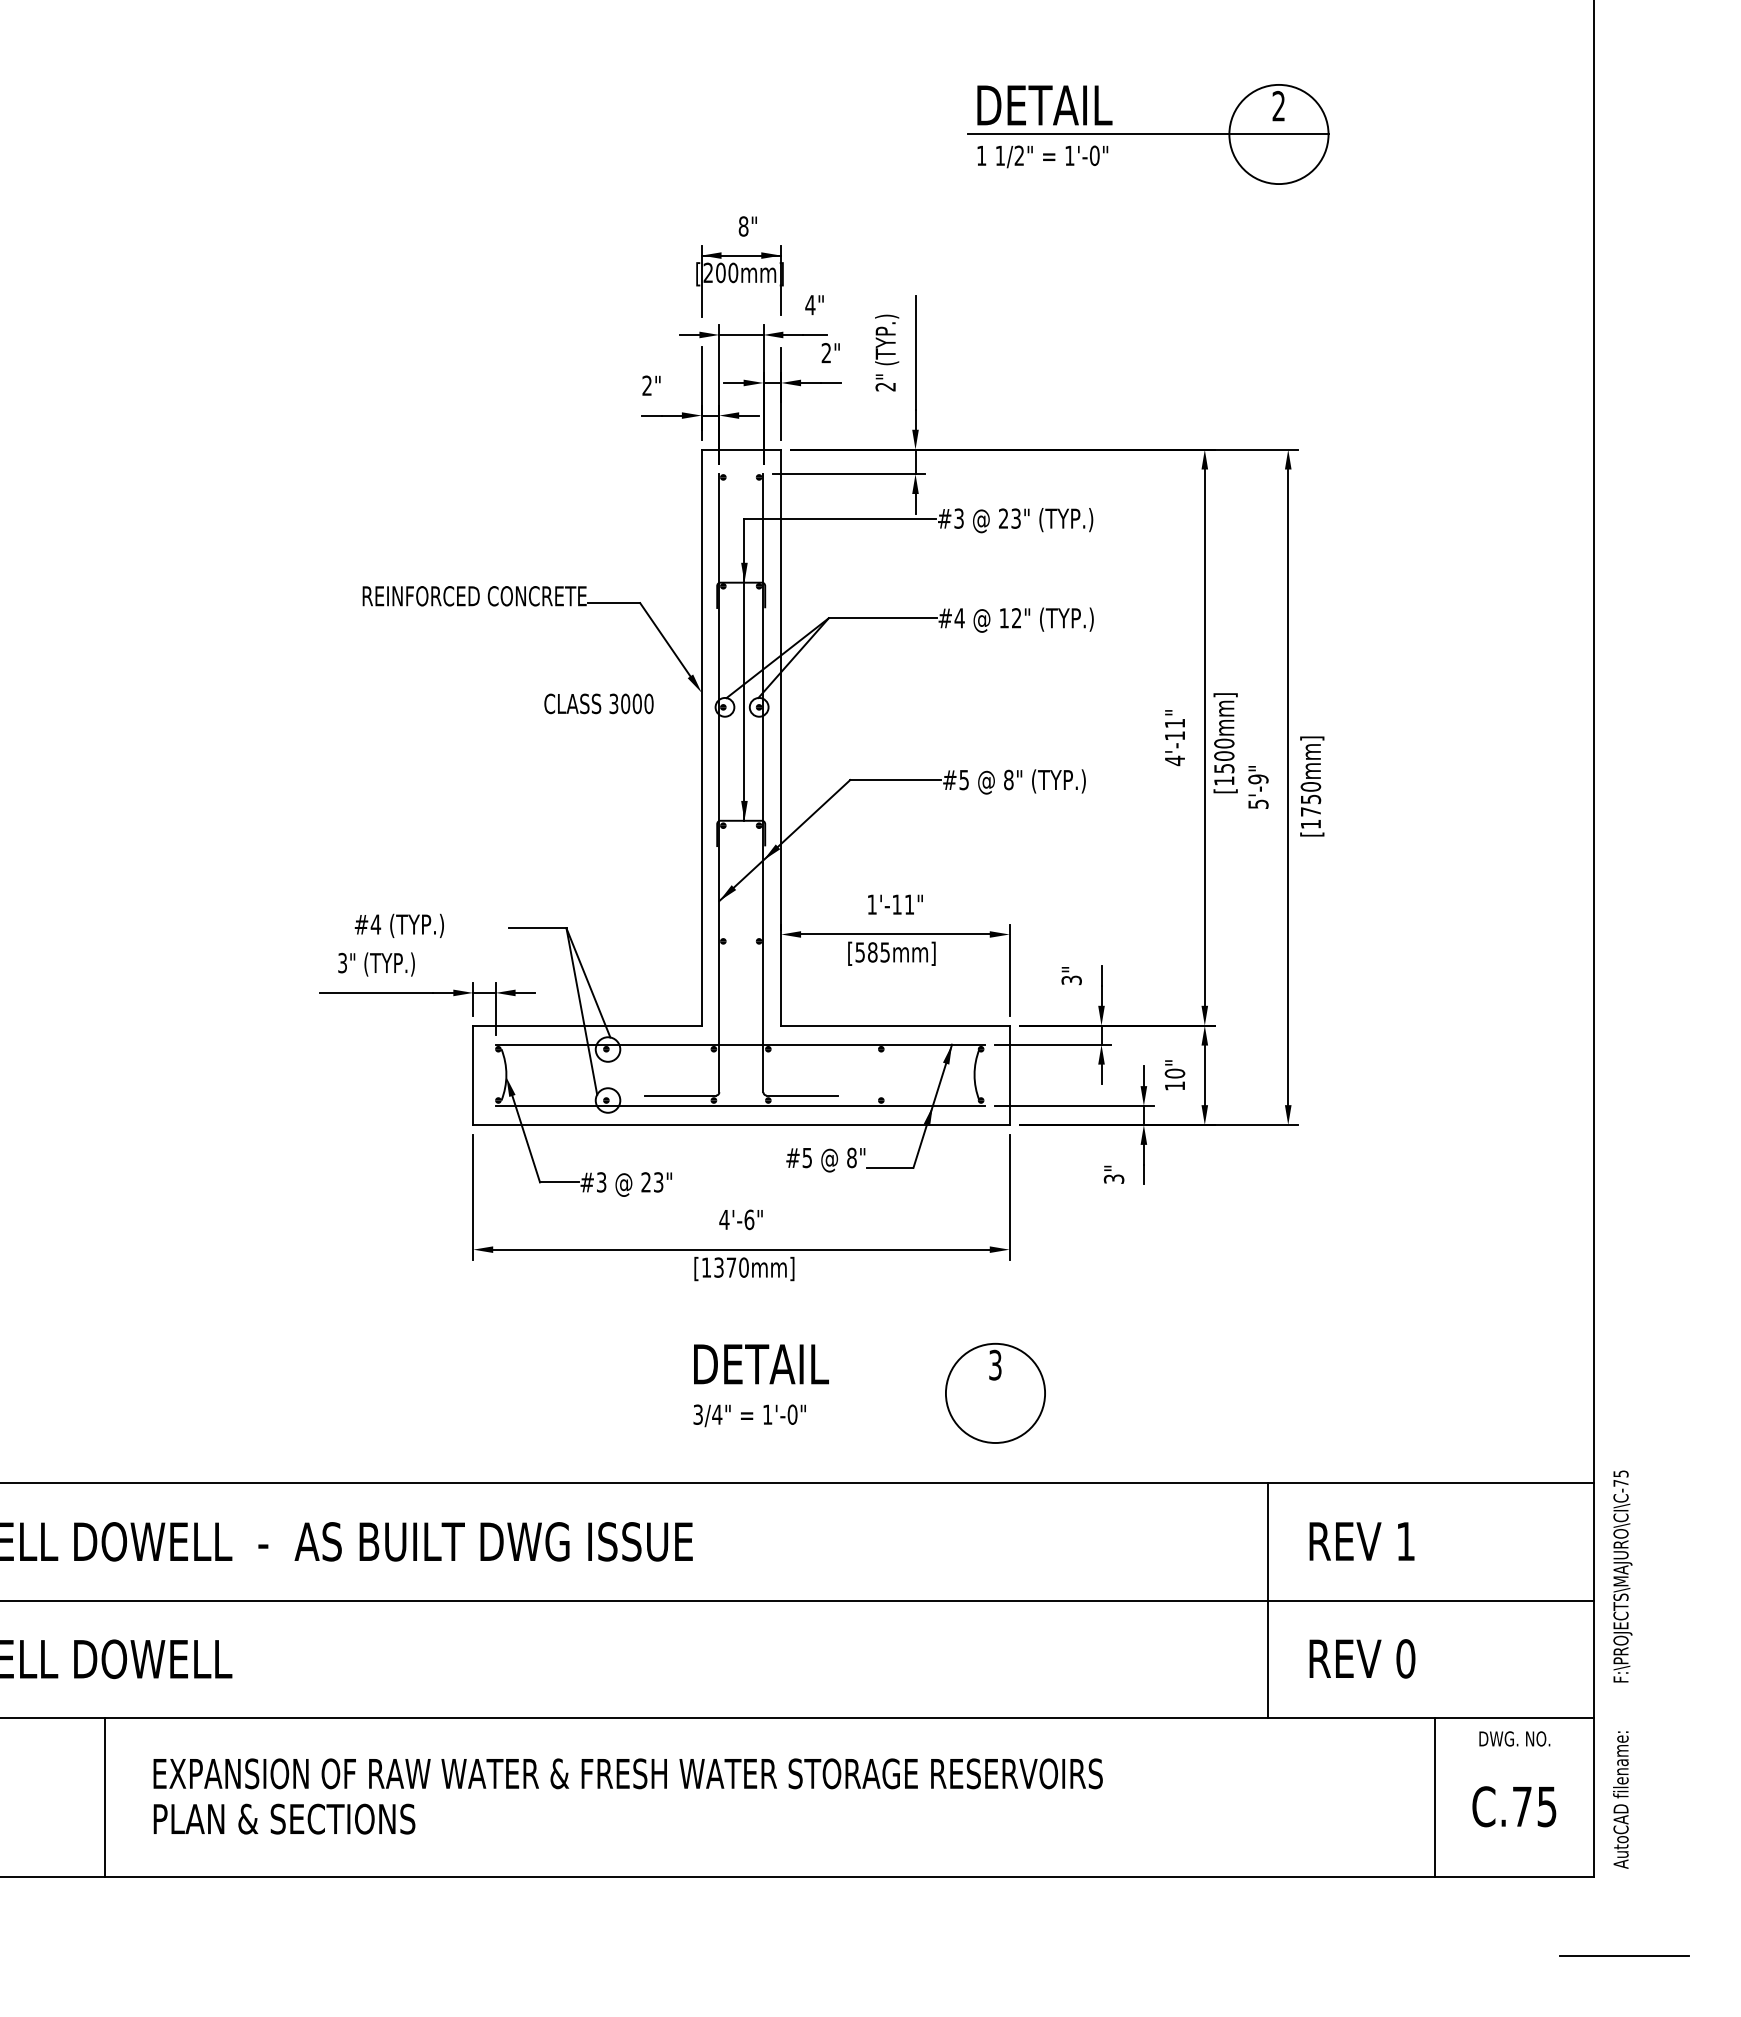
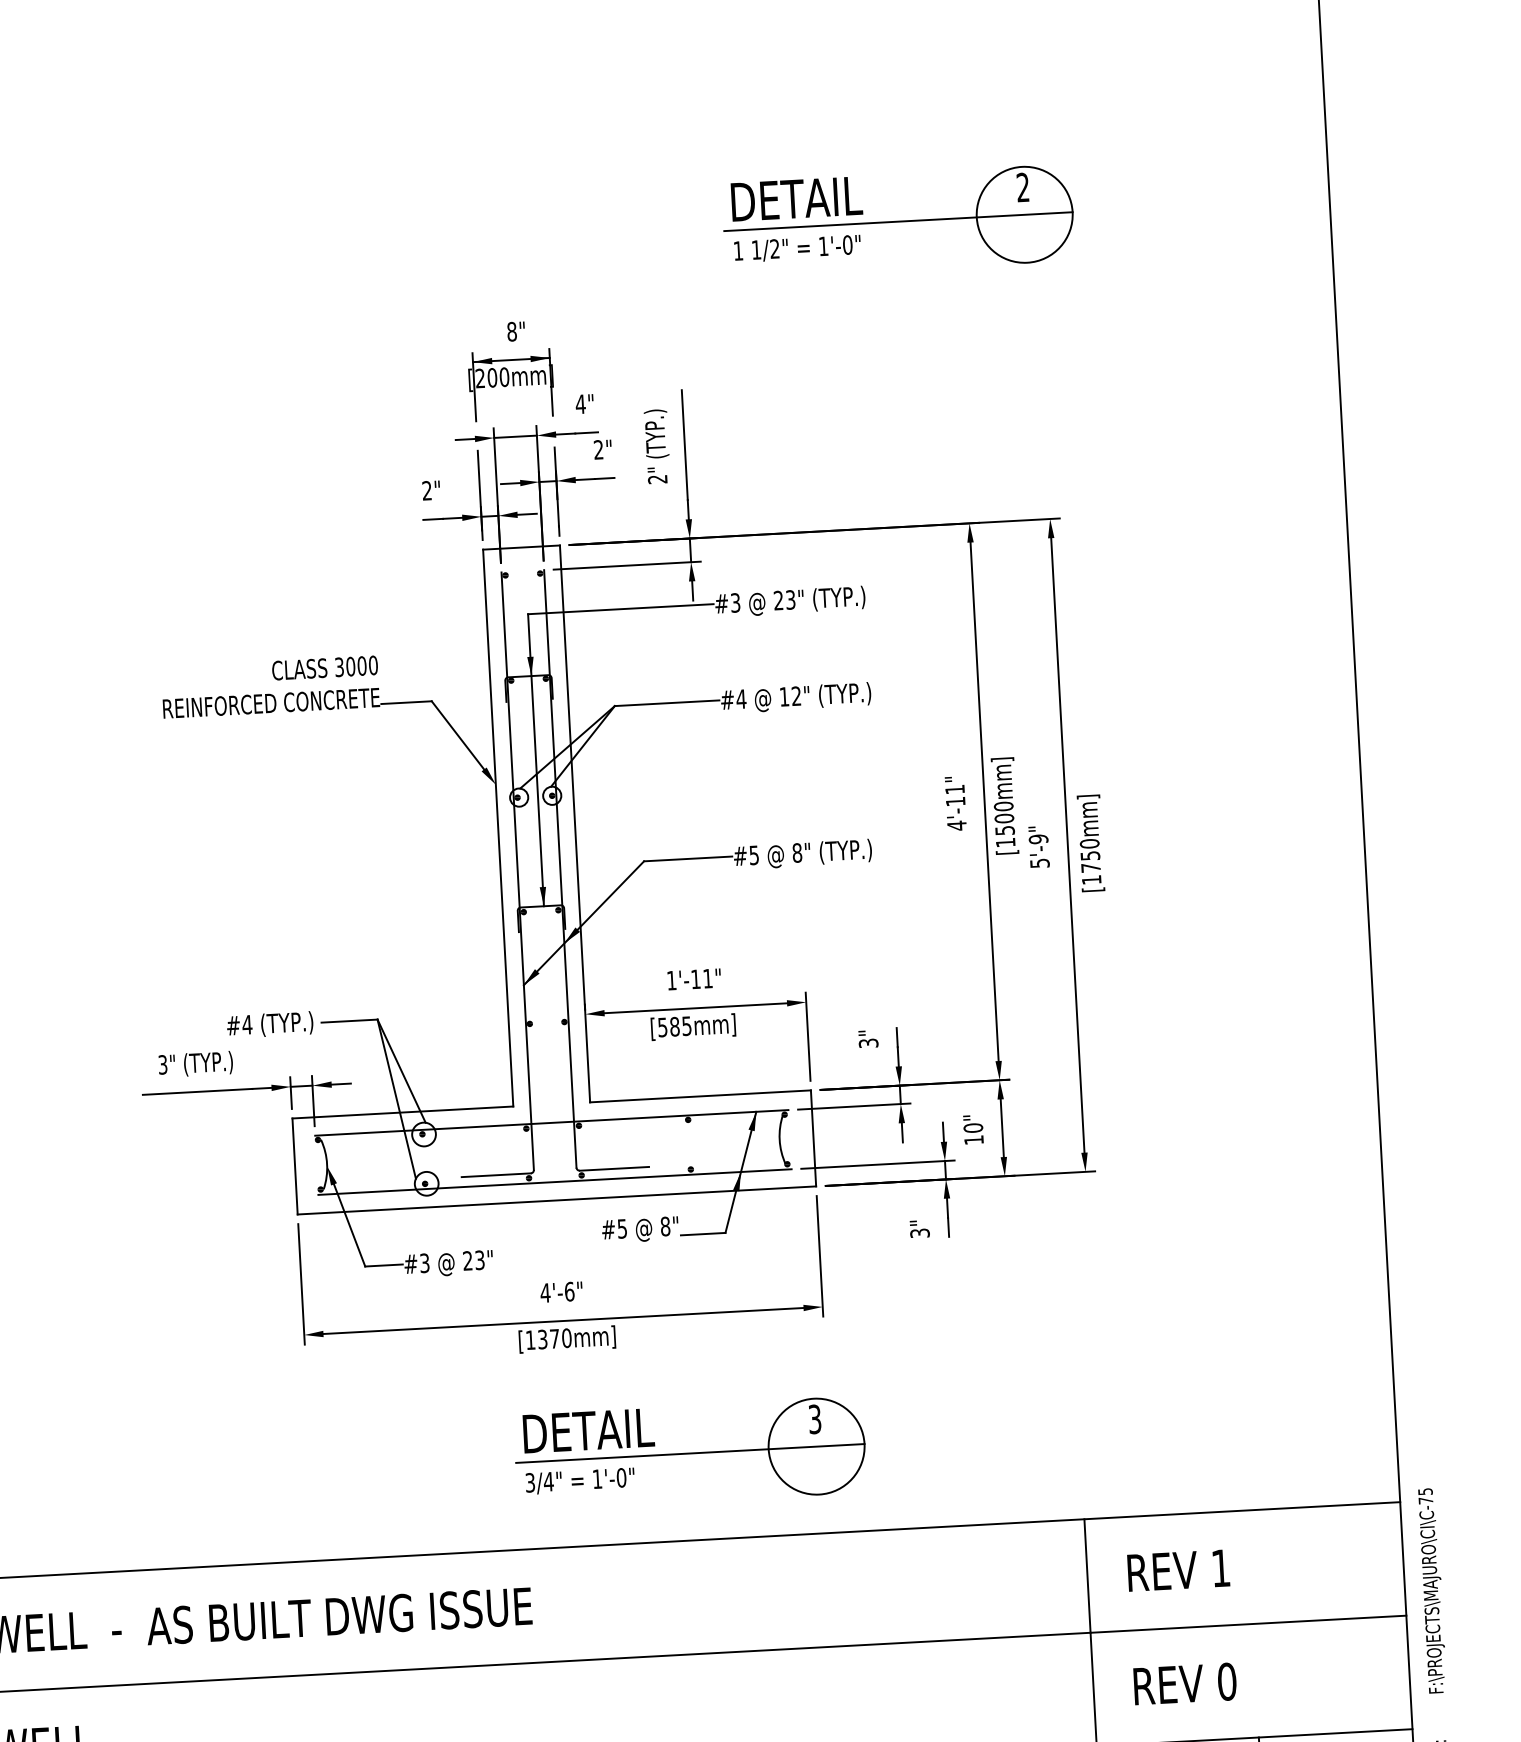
text: (598, 703) -> (324, 667), moved
text: (398, 925) -> (269, 1024), moved
line: (864, 1393) -> (689, 1453), added

